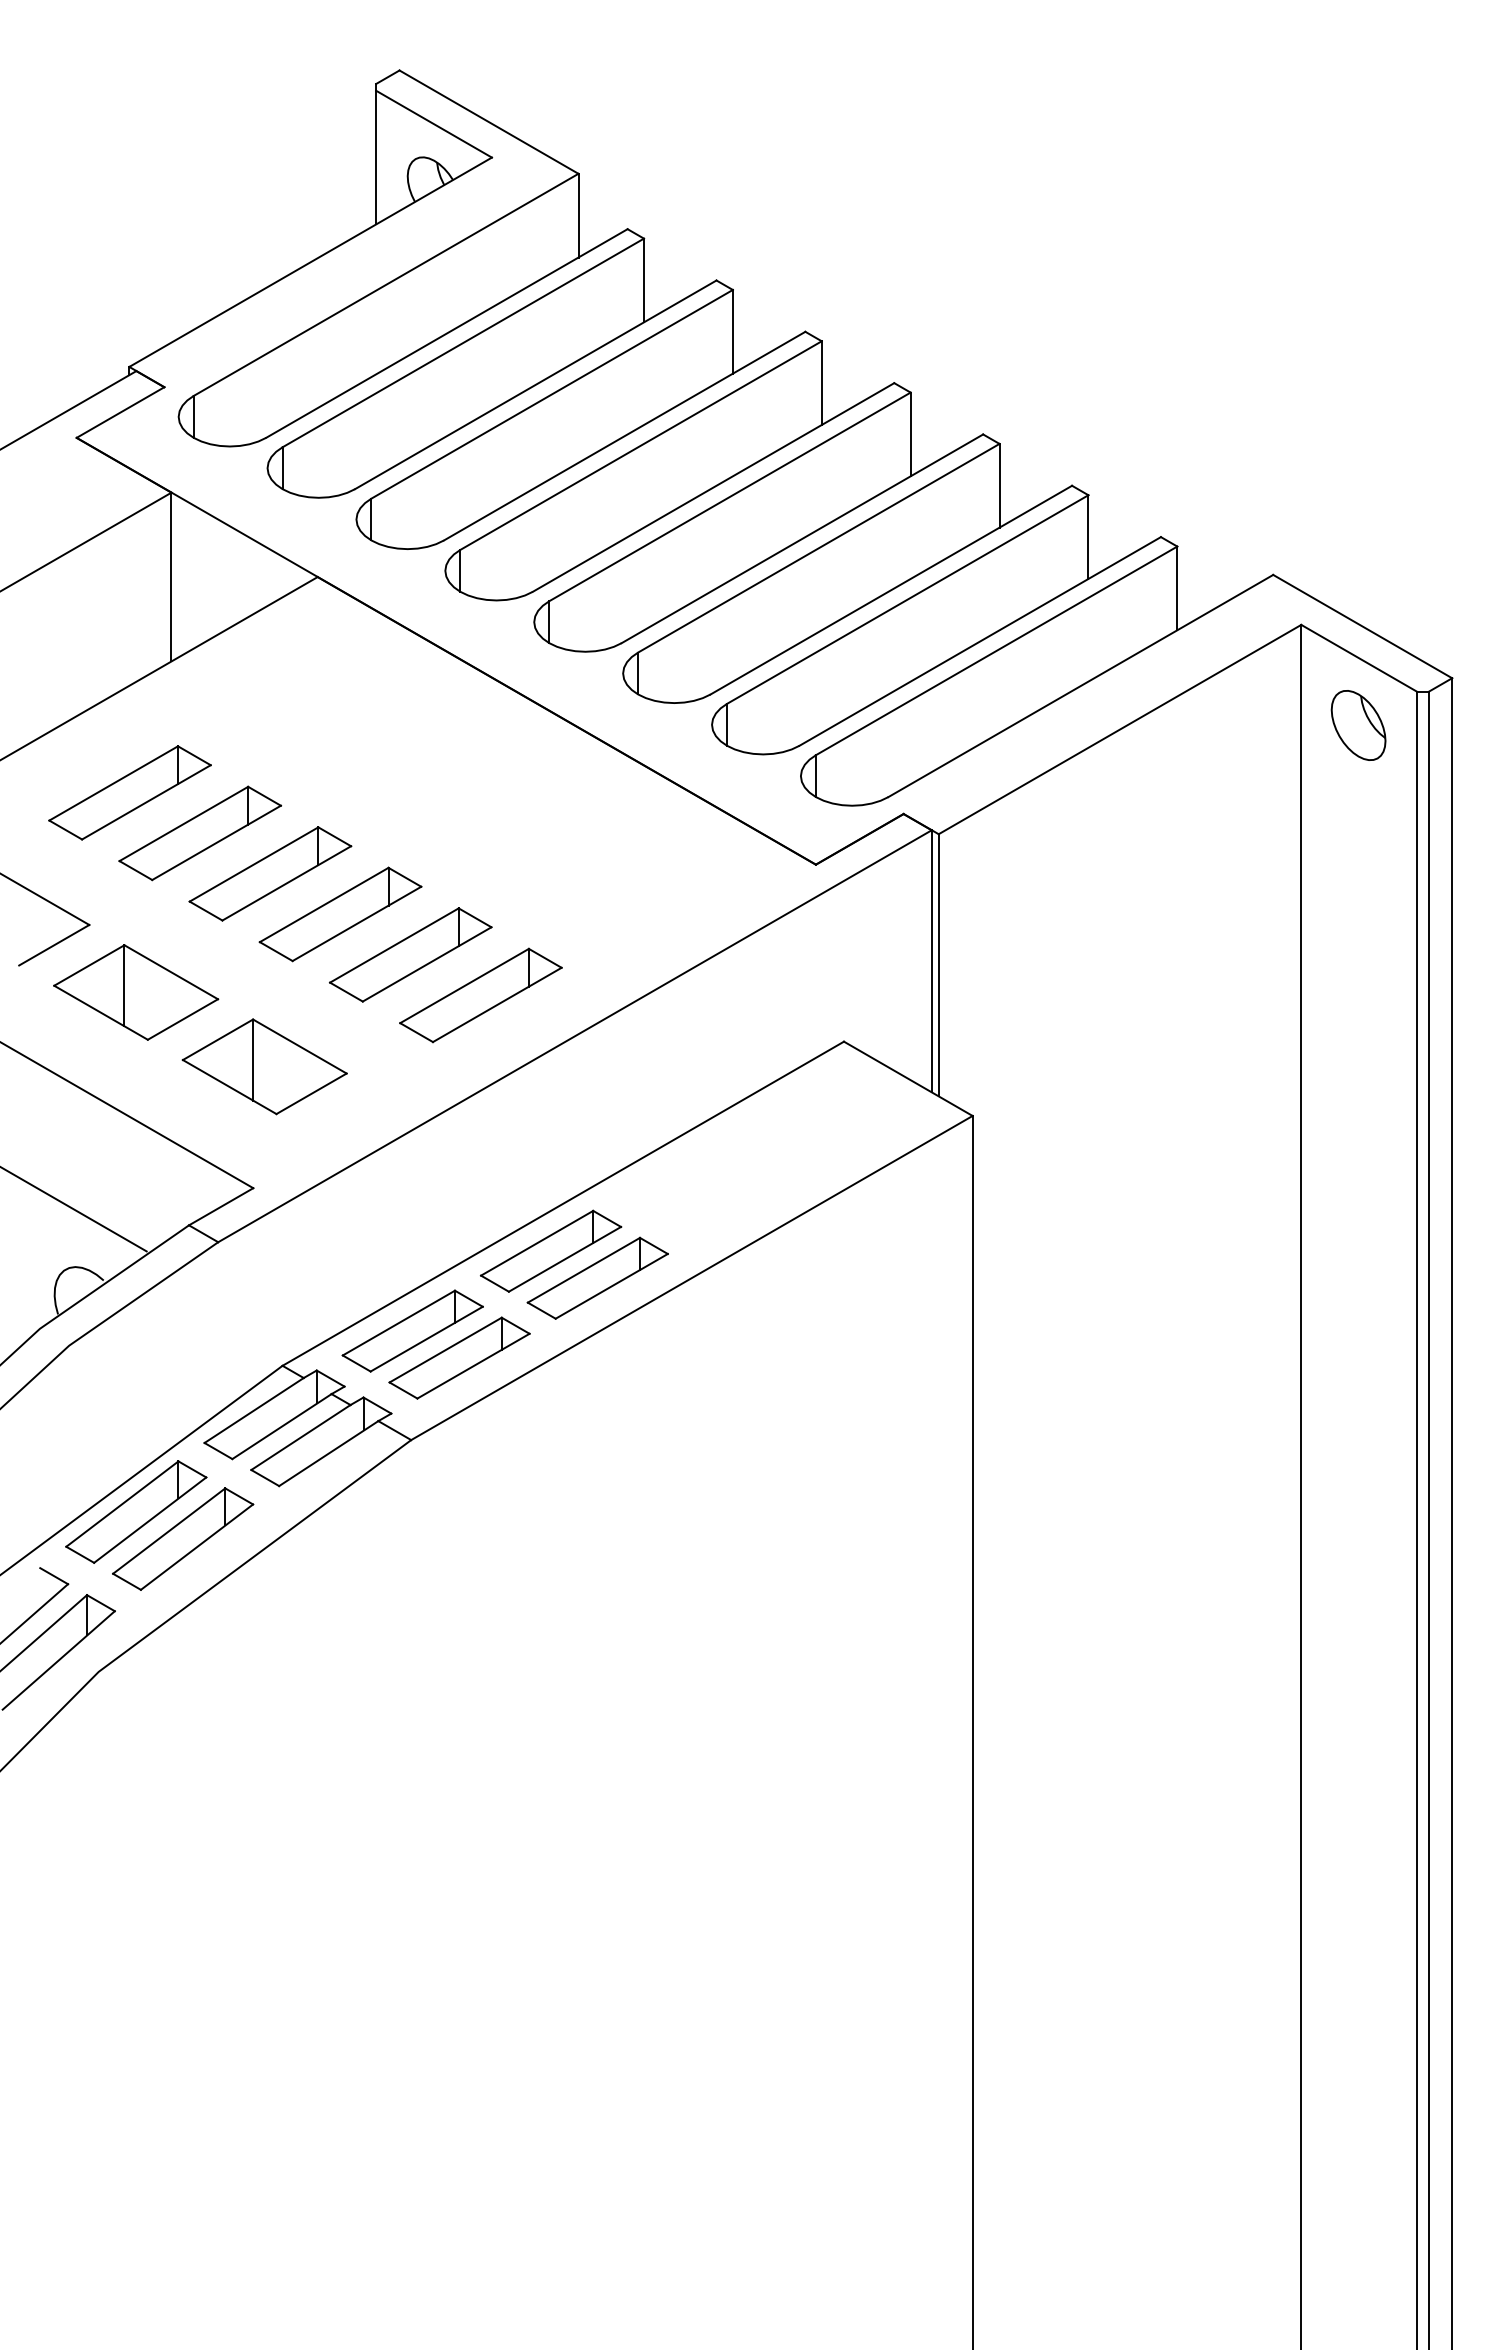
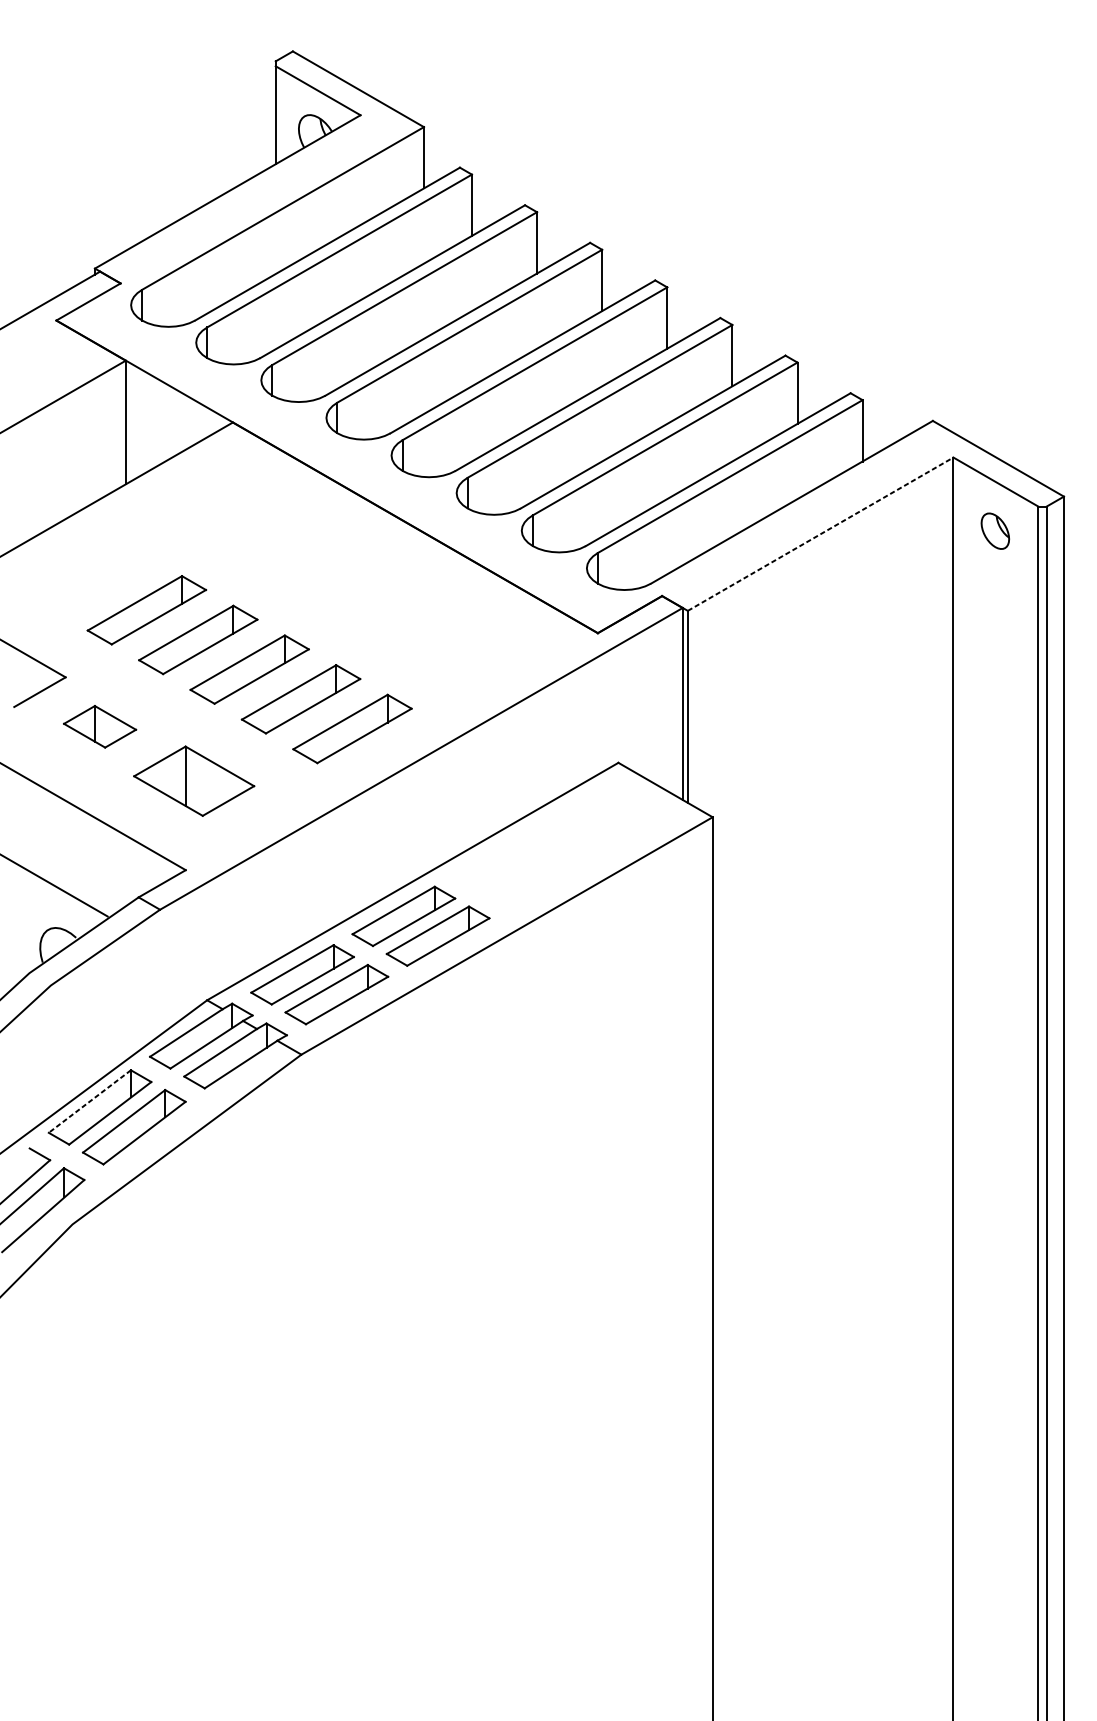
part: (1358, 725) -> (995, 531), size x0.7
line: (1120, 729) -> (820, 534), solid -> dashed
part: (129, 792) -> (95, 580), removed
part: (136, 992) -> (100, 726), size x0.6
line: (122, 1504) -> (89, 1101), solid -> dashed

